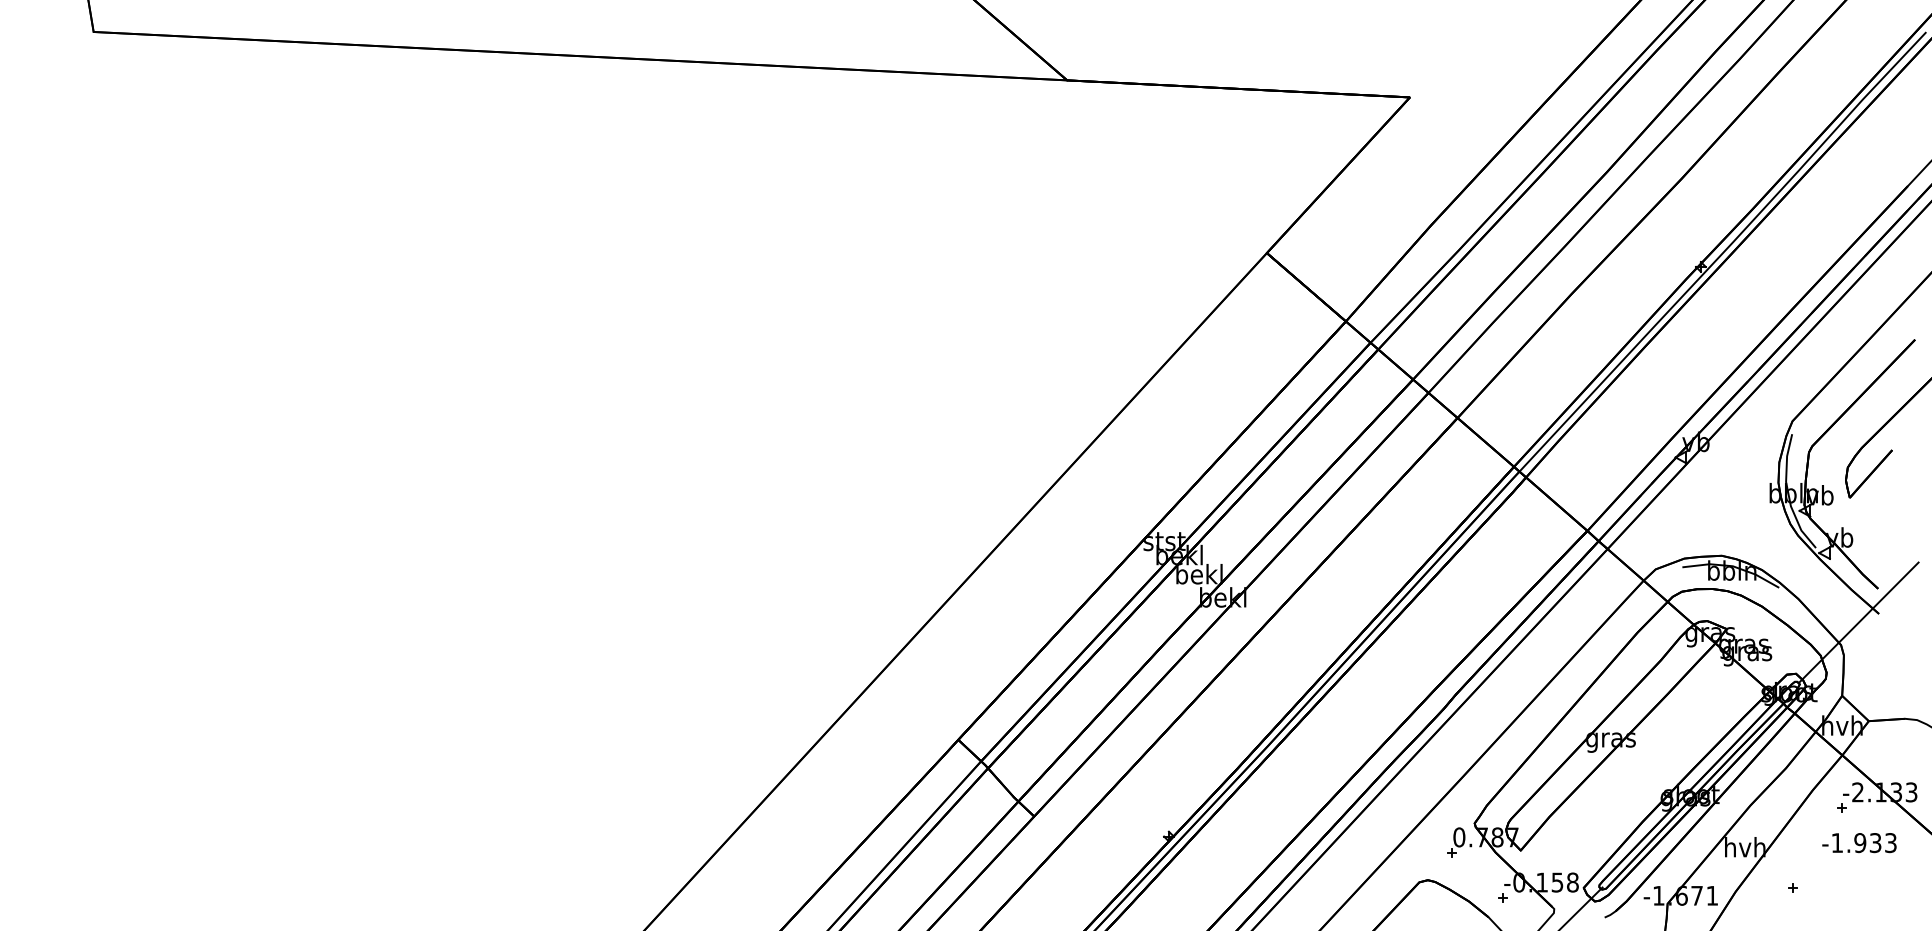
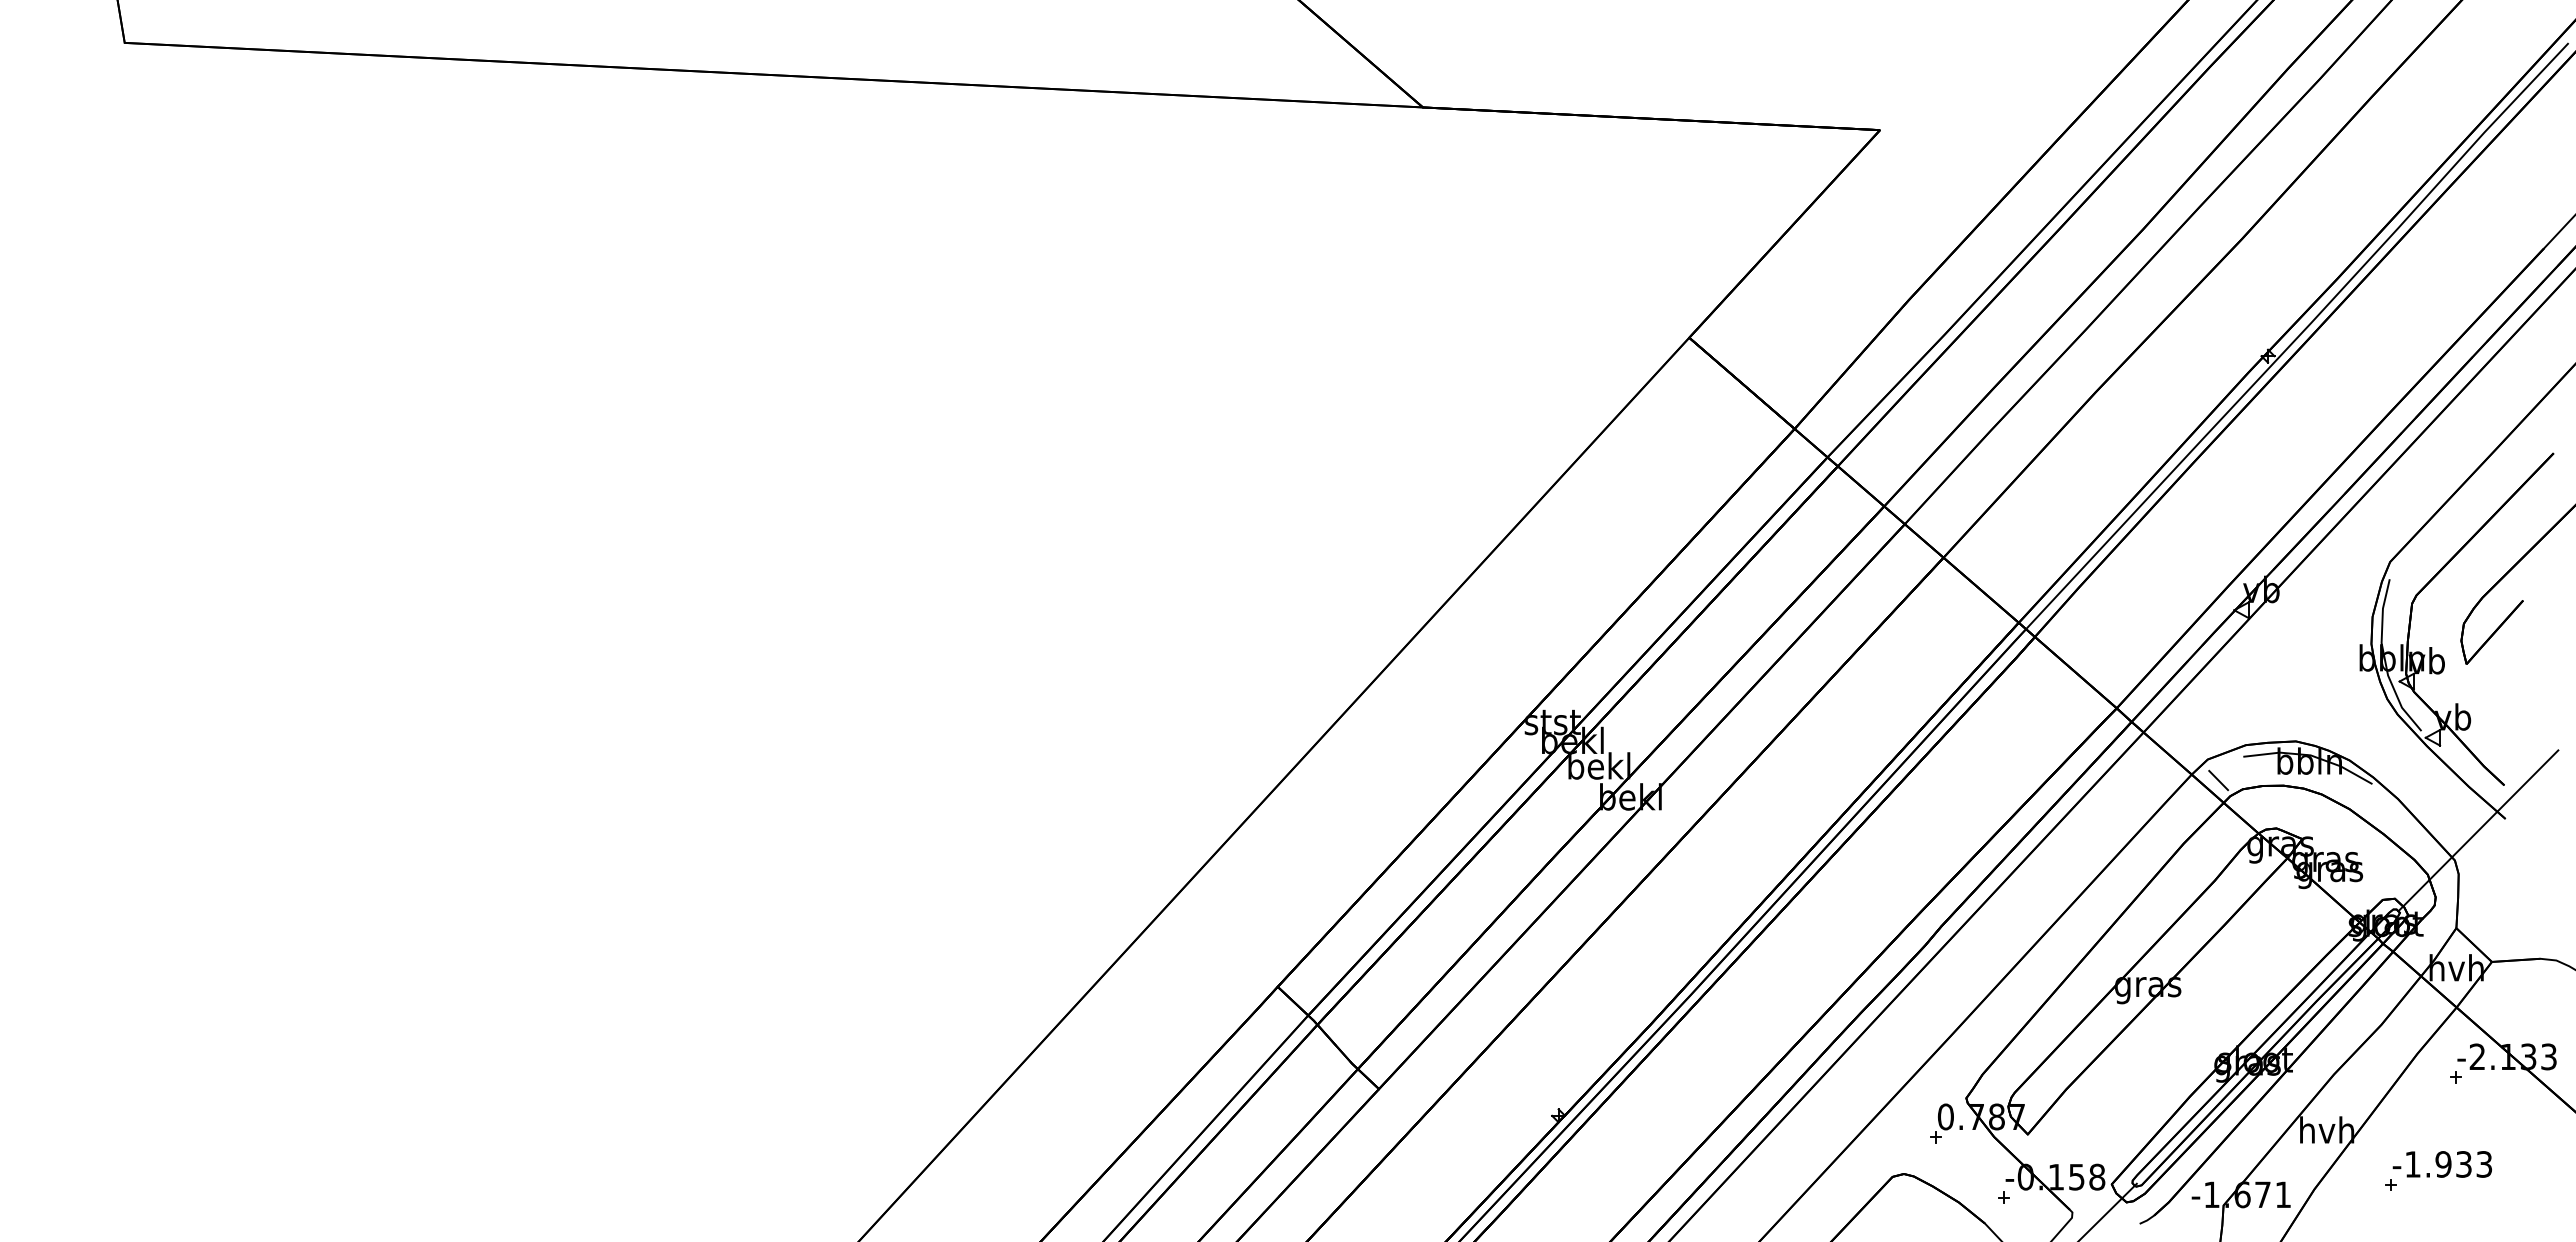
line: (1663, 585) -> (2218, 780), added
text: (1858, 843) -> (2441, 1164), moved

